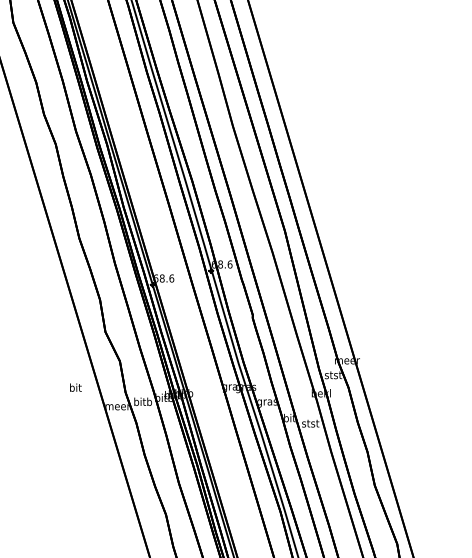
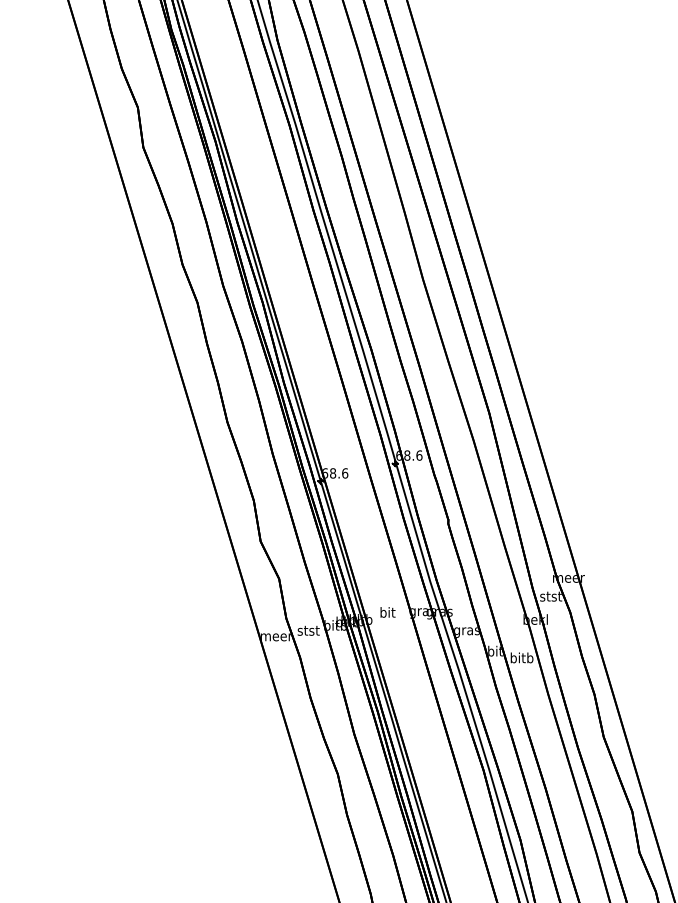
text: (75, 387) -> (387, 612), moved
text: (142, 401) -> (308, 630), bitb -> stst
text: (310, 423) -> (521, 657), stst -> bitb

